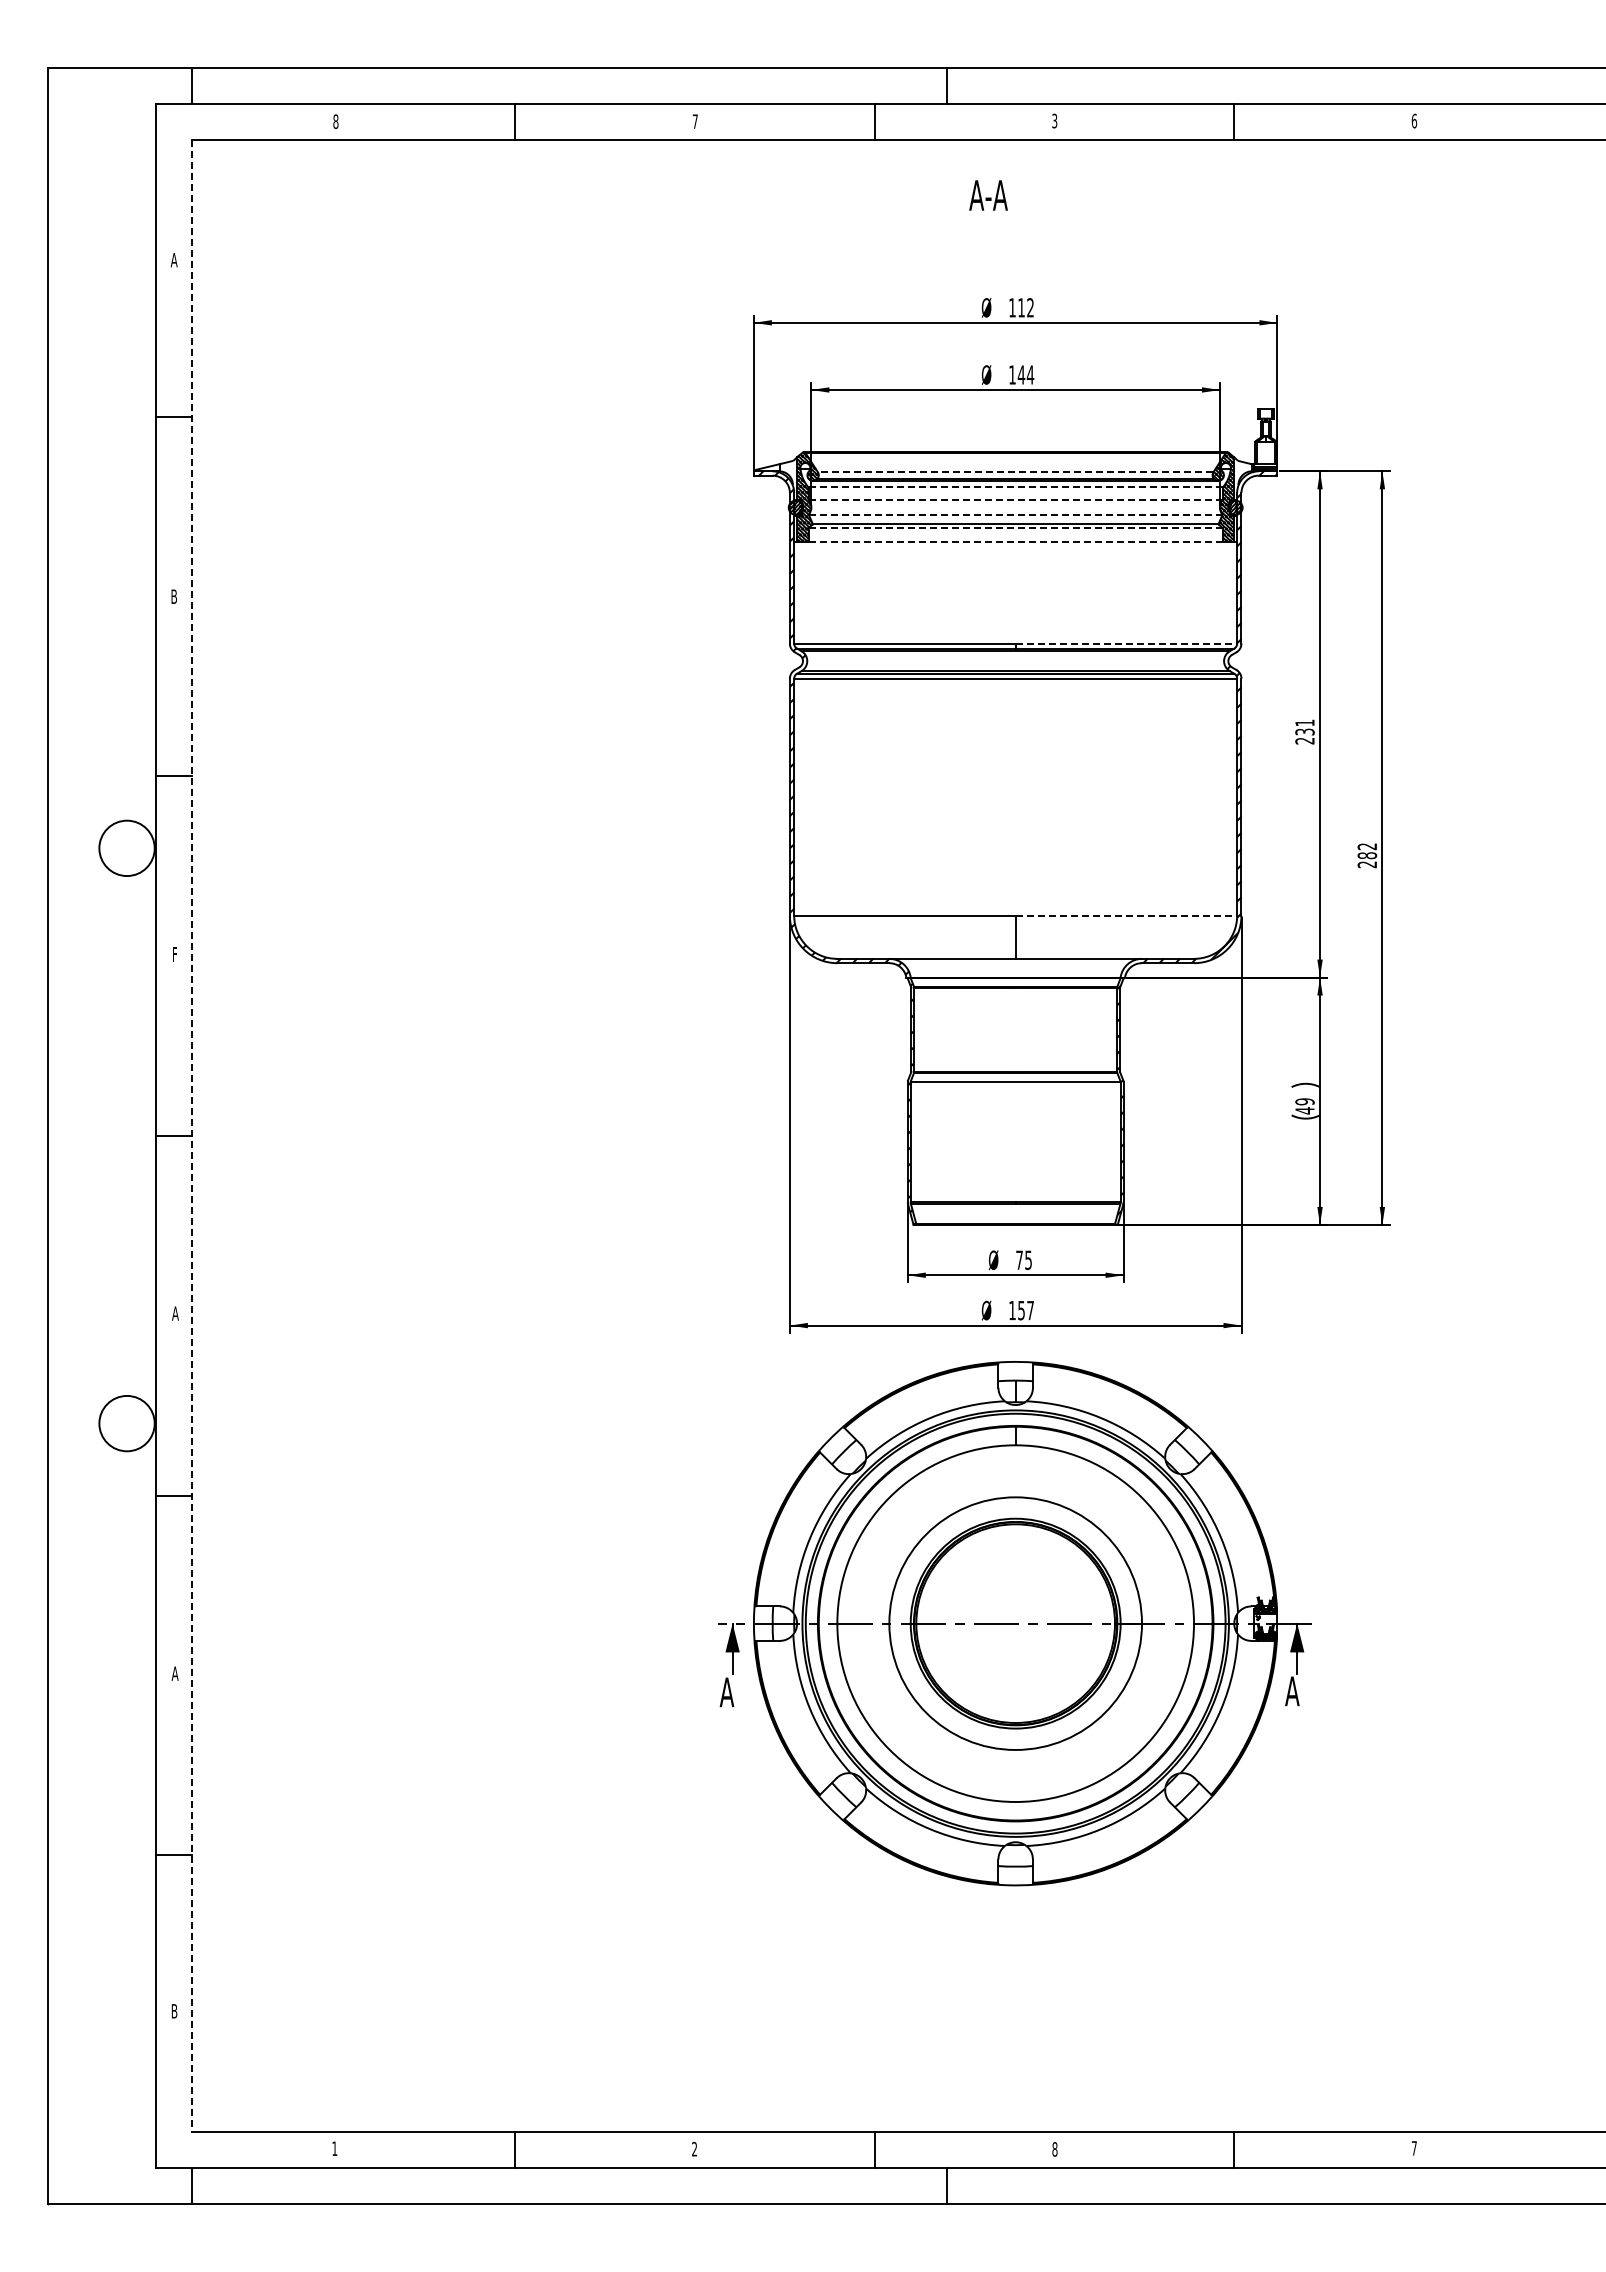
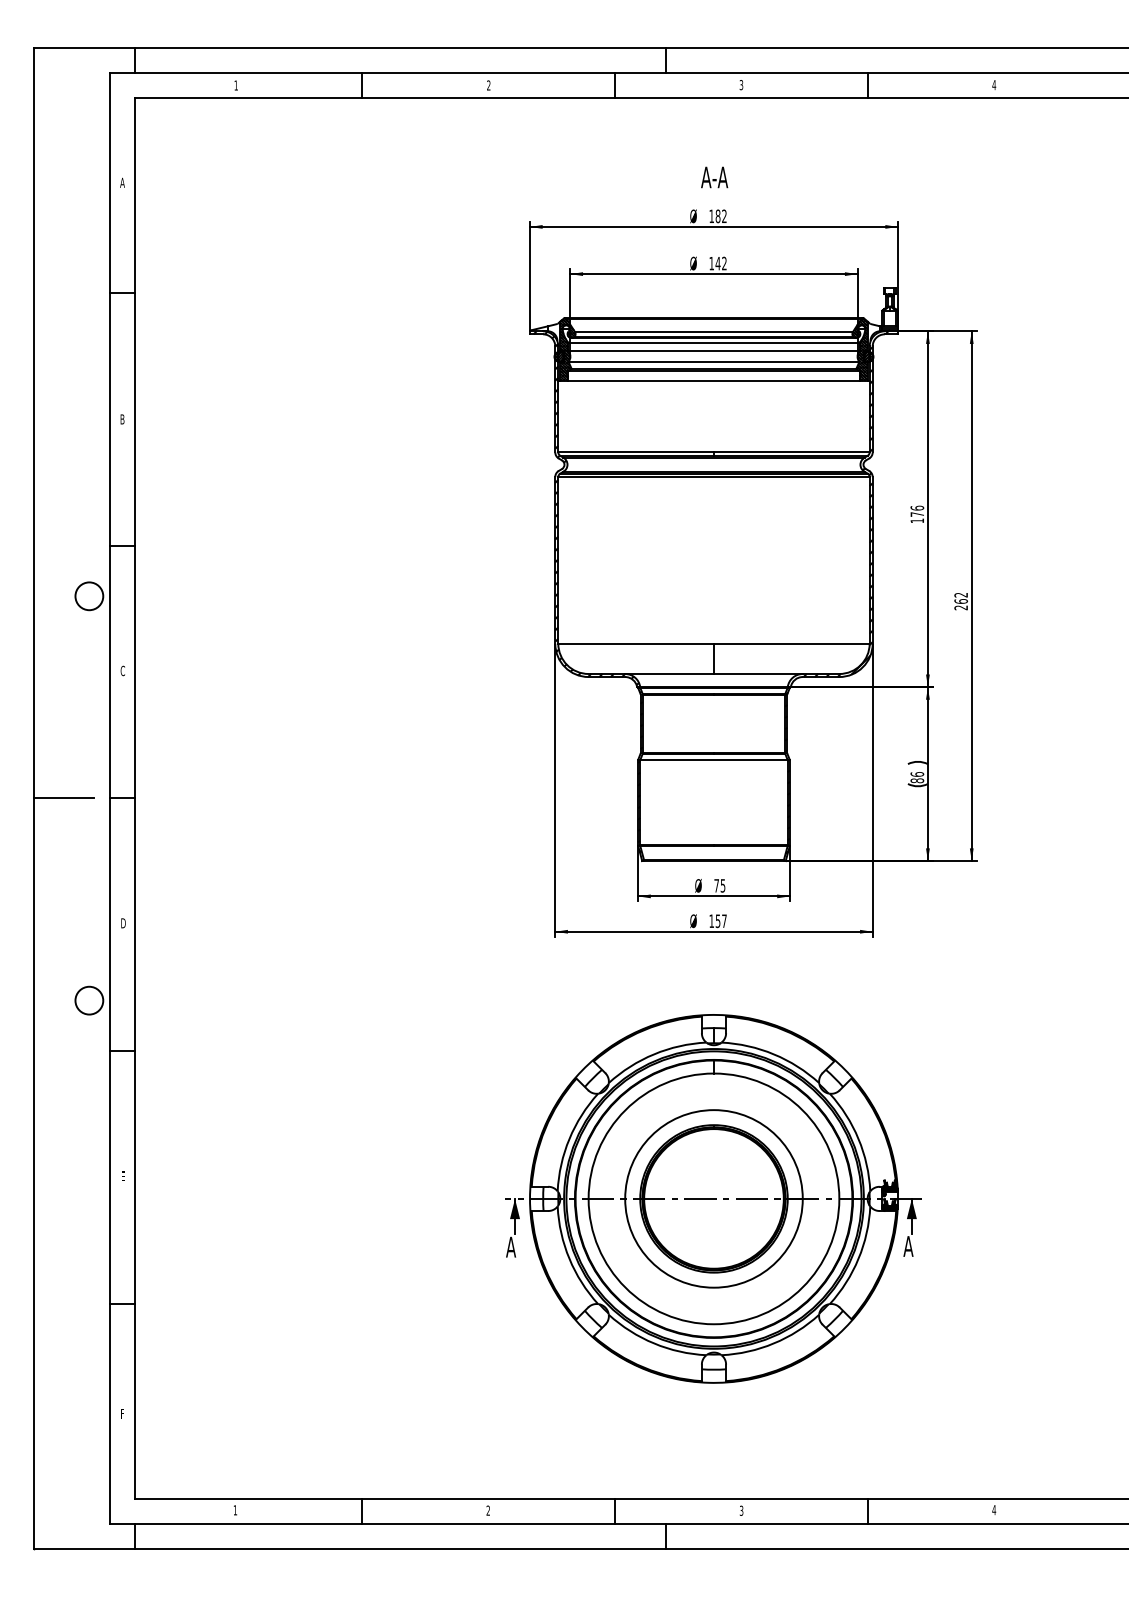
text: (1414, 120) -> (994, 84), 6 -> 4
text: (335, 121) -> (235, 85), 8 -> 1
text: (694, 121) -> (488, 85), 7 -> 2
text: (988, 195) -> (714, 177), moved
text: (1021, 307) -> (718, 216), 112 -> 182
text: (1030, 374) -> (724, 263), 144 -> 142
line: (1015, 472) -> (713, 332), dashed -> solid
line: (1015, 487) -> (713, 342), dashed -> solid
line: (1015, 499) -> (713, 351), dashed -> solid
line: (1015, 514) -> (713, 361), dashed -> solid
line: (1015, 528) -> (713, 371), dashed -> solid
line: (1015, 541) -> (713, 380), dashed -> solid
line: (1126, 643) -> (791, 452), dashed -> solid
text: (1304, 731) -> (917, 514), 231 -> 176
circle: (126, 848) -> (88, 596), size x0.71
text: (1366, 855) -> (960, 601), 282 -> 262
line: (1126, 915) -> (791, 643), dashed -> solid
text: (174, 954) -> (122, 670), F -> C
text: (1304, 1106) -> (917, 777), 49 -> 86
line: (90, 1136) -> (63, 798), added
line: (191, 1136) -> (134, 798), dashed -> solid
text: (175, 1313) -> (123, 923), A -> D
circle: (126, 1423) -> (88, 1000), size x0.71
part: (1014, 1623) -> (713, 1198), moved
text: (174, 1673) -> (122, 1176), A -> E
text: (174, 2011) -> (122, 1413), B -> F
text: (1414, 2148) -> (994, 1510), 7 -> 4
text: (1054, 2149) -> (741, 1510), 8 -> 3

